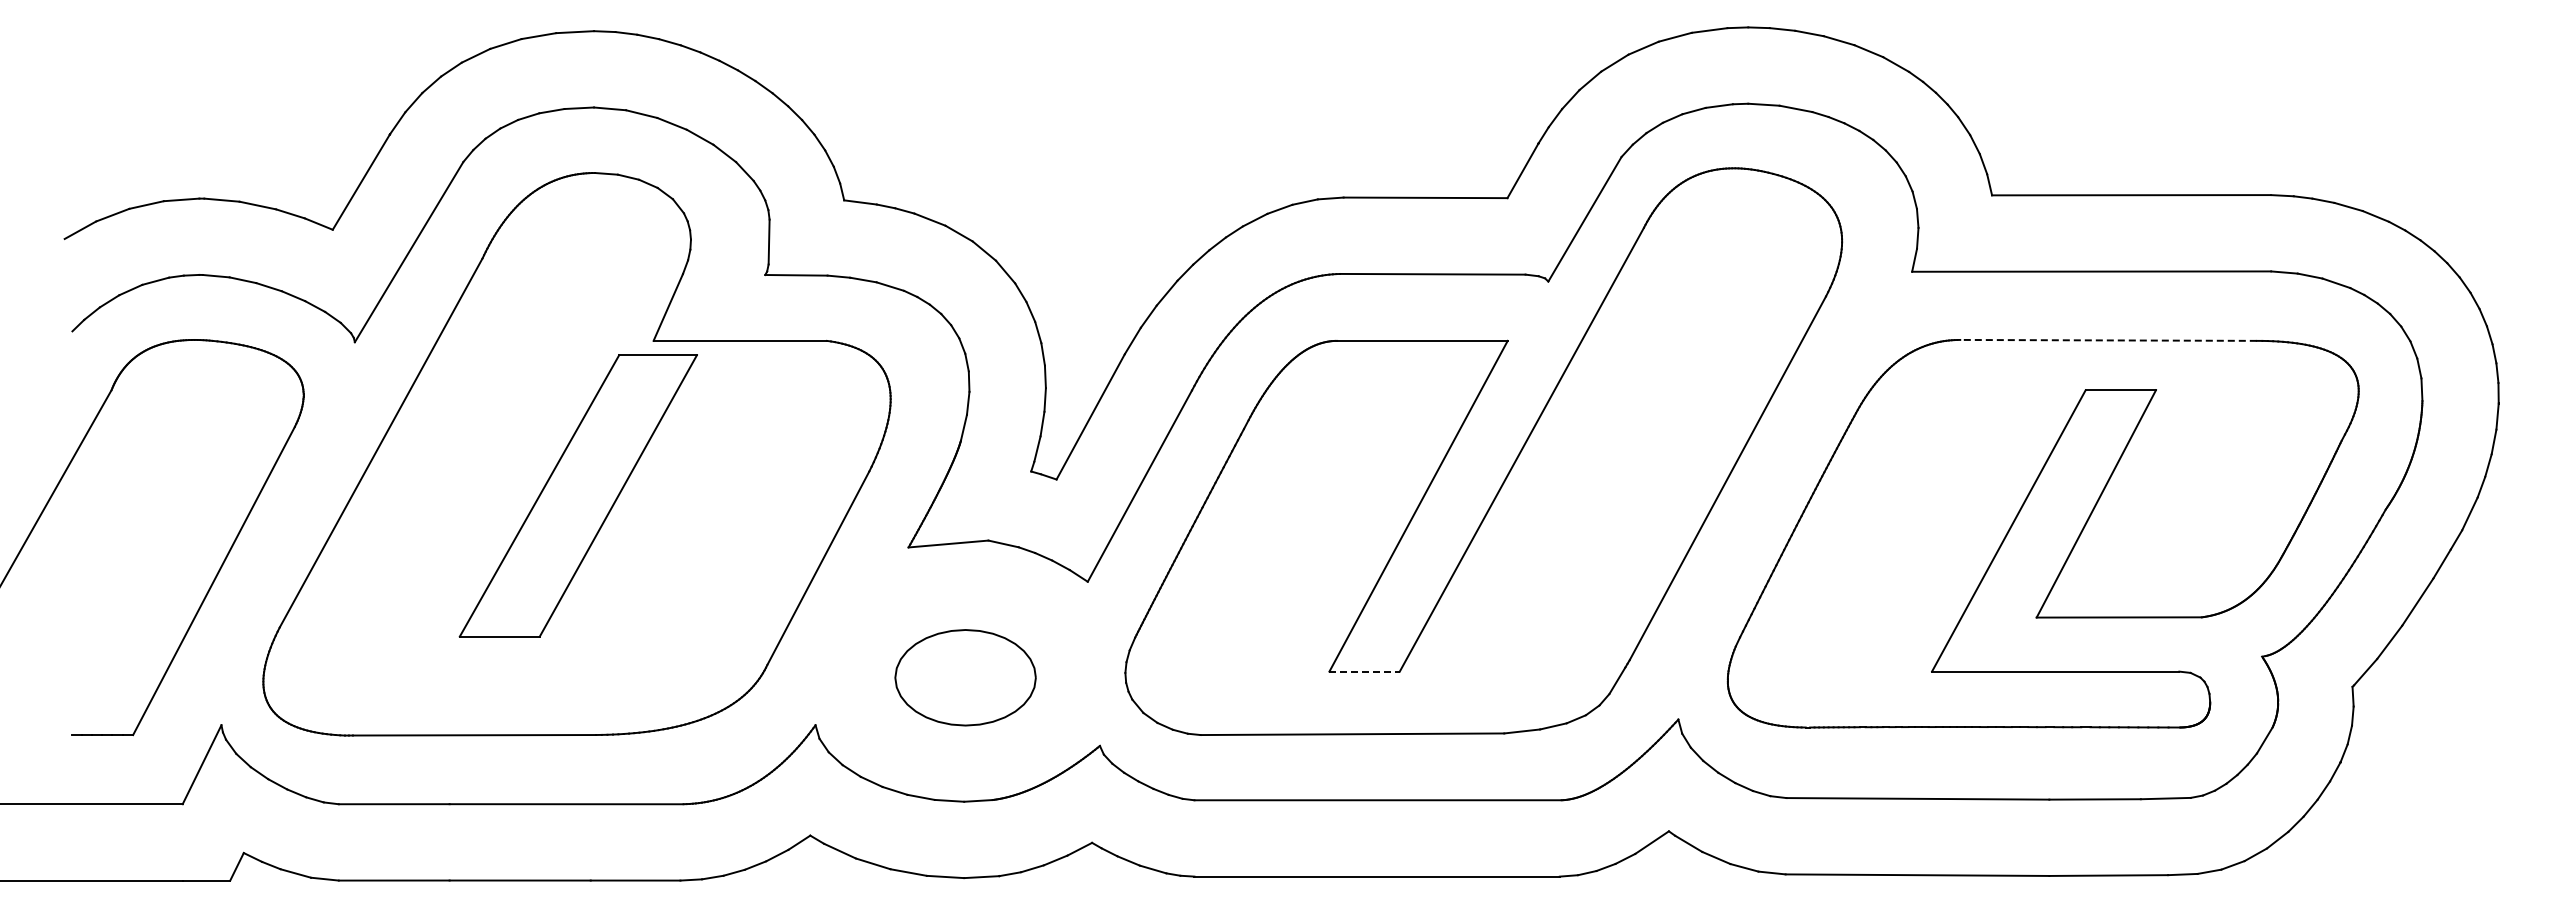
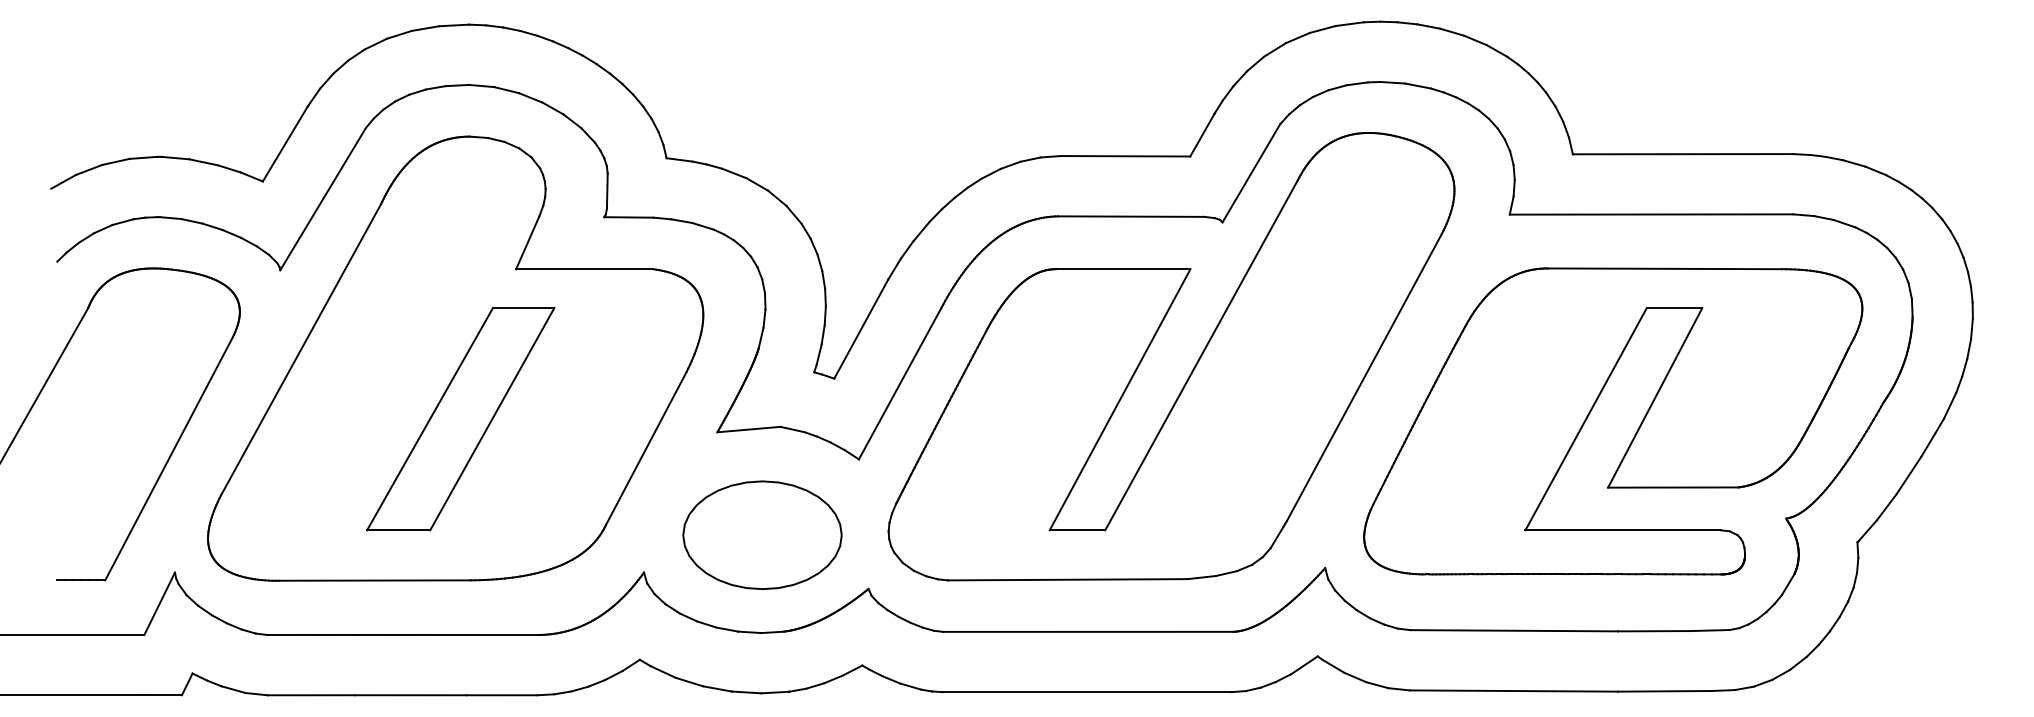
line: (2108, 340) -> (1664, 268), dashed -> solid
part: (577, 495) -> (460, 418), moved
line: (1365, 671) -> (1078, 530), dashed -> solid
part: (965, 677) -> (762, 534), size x1.43

